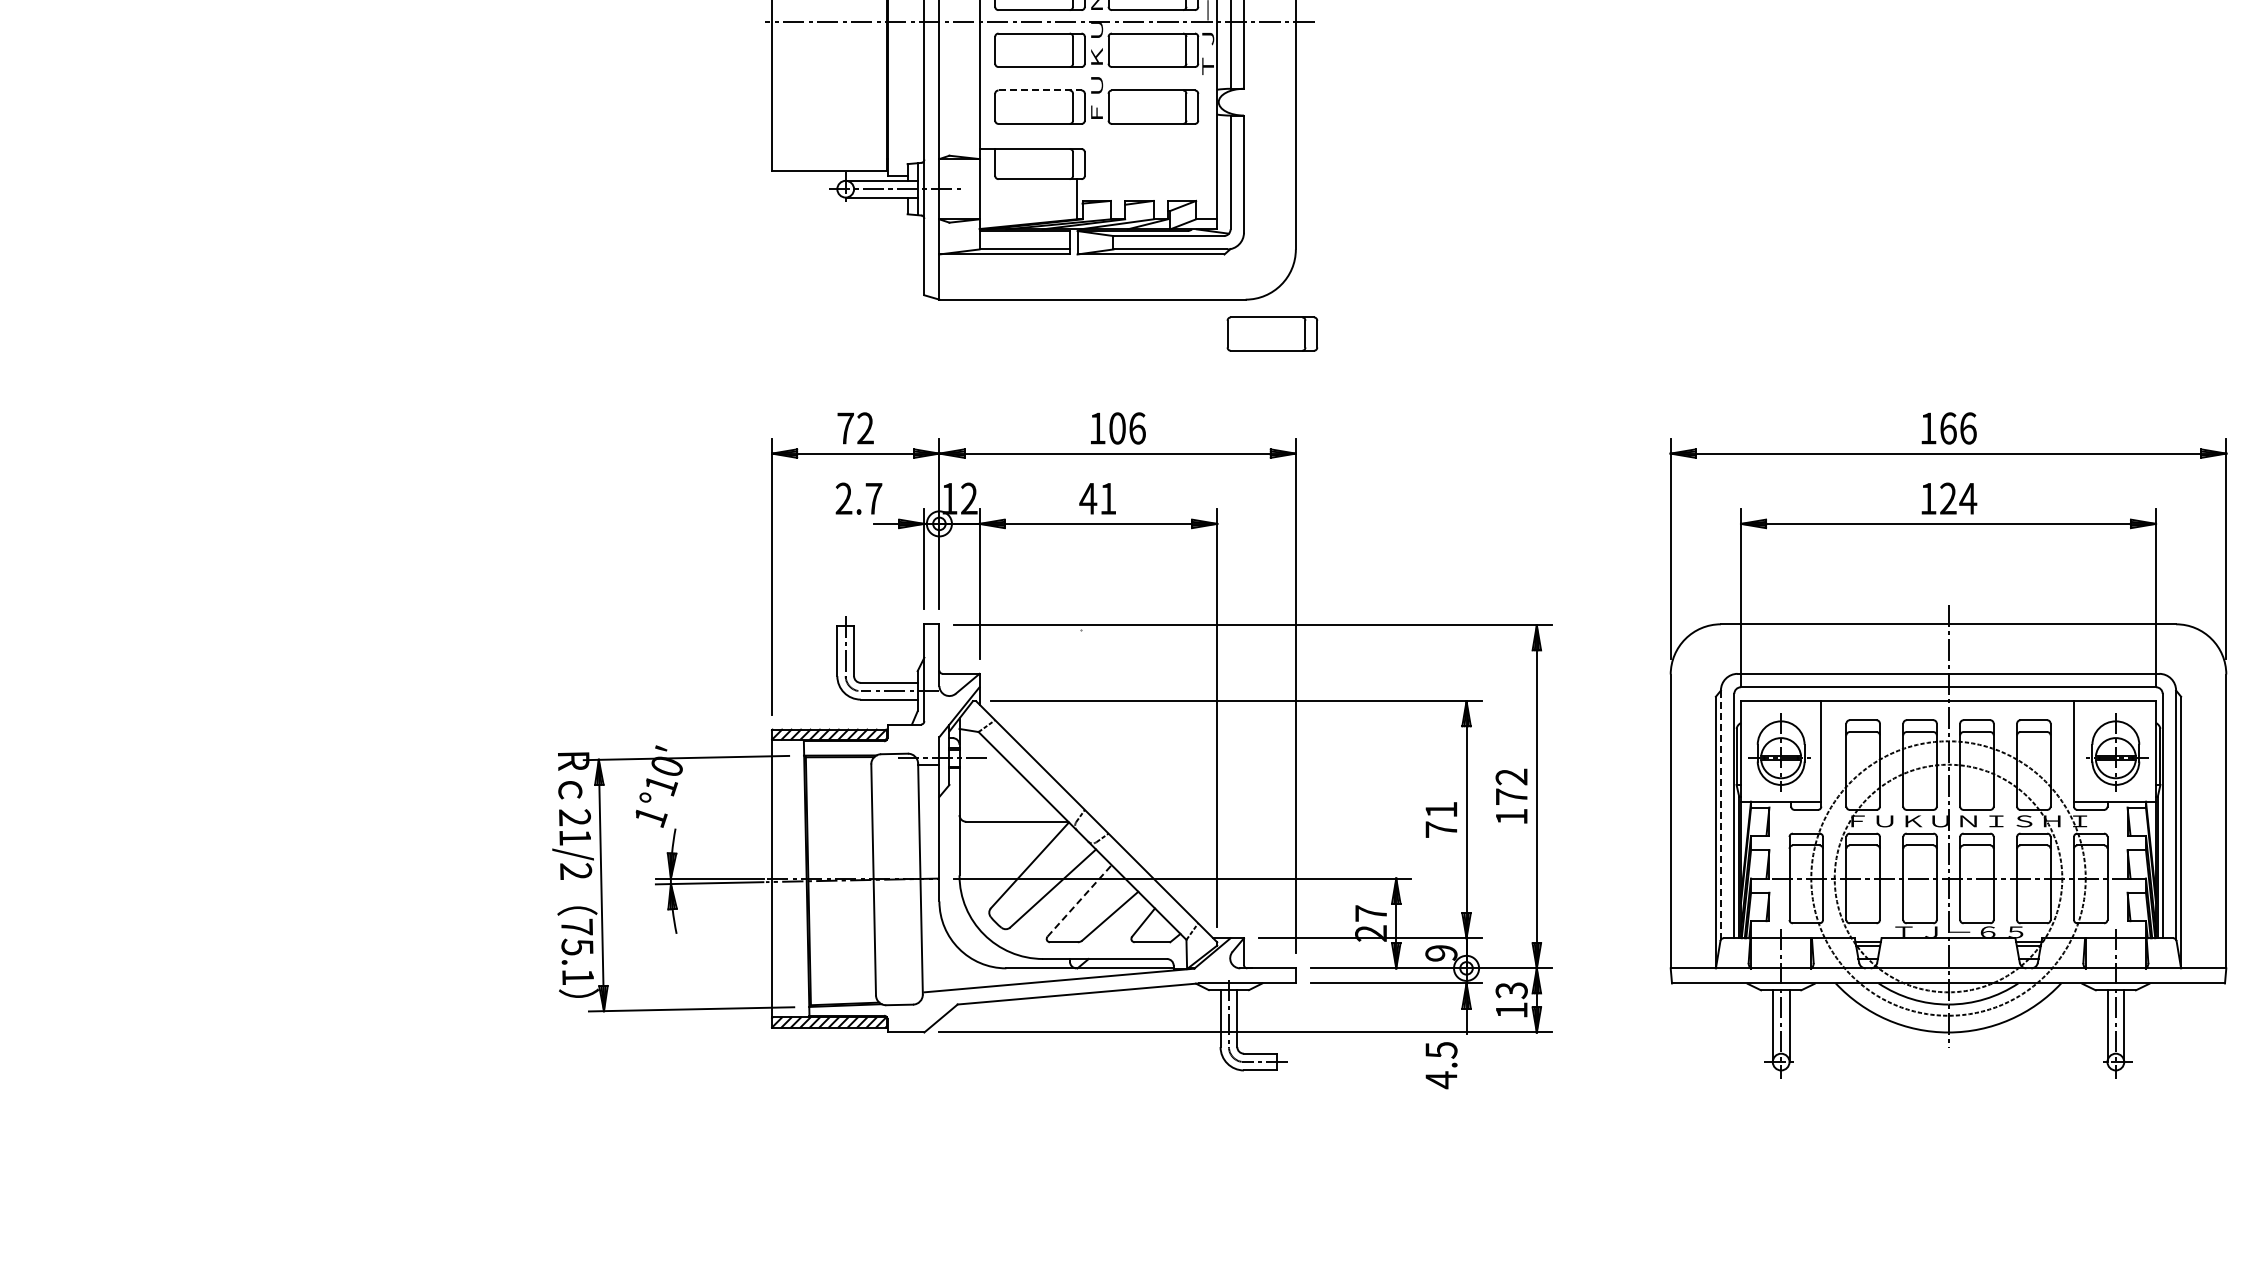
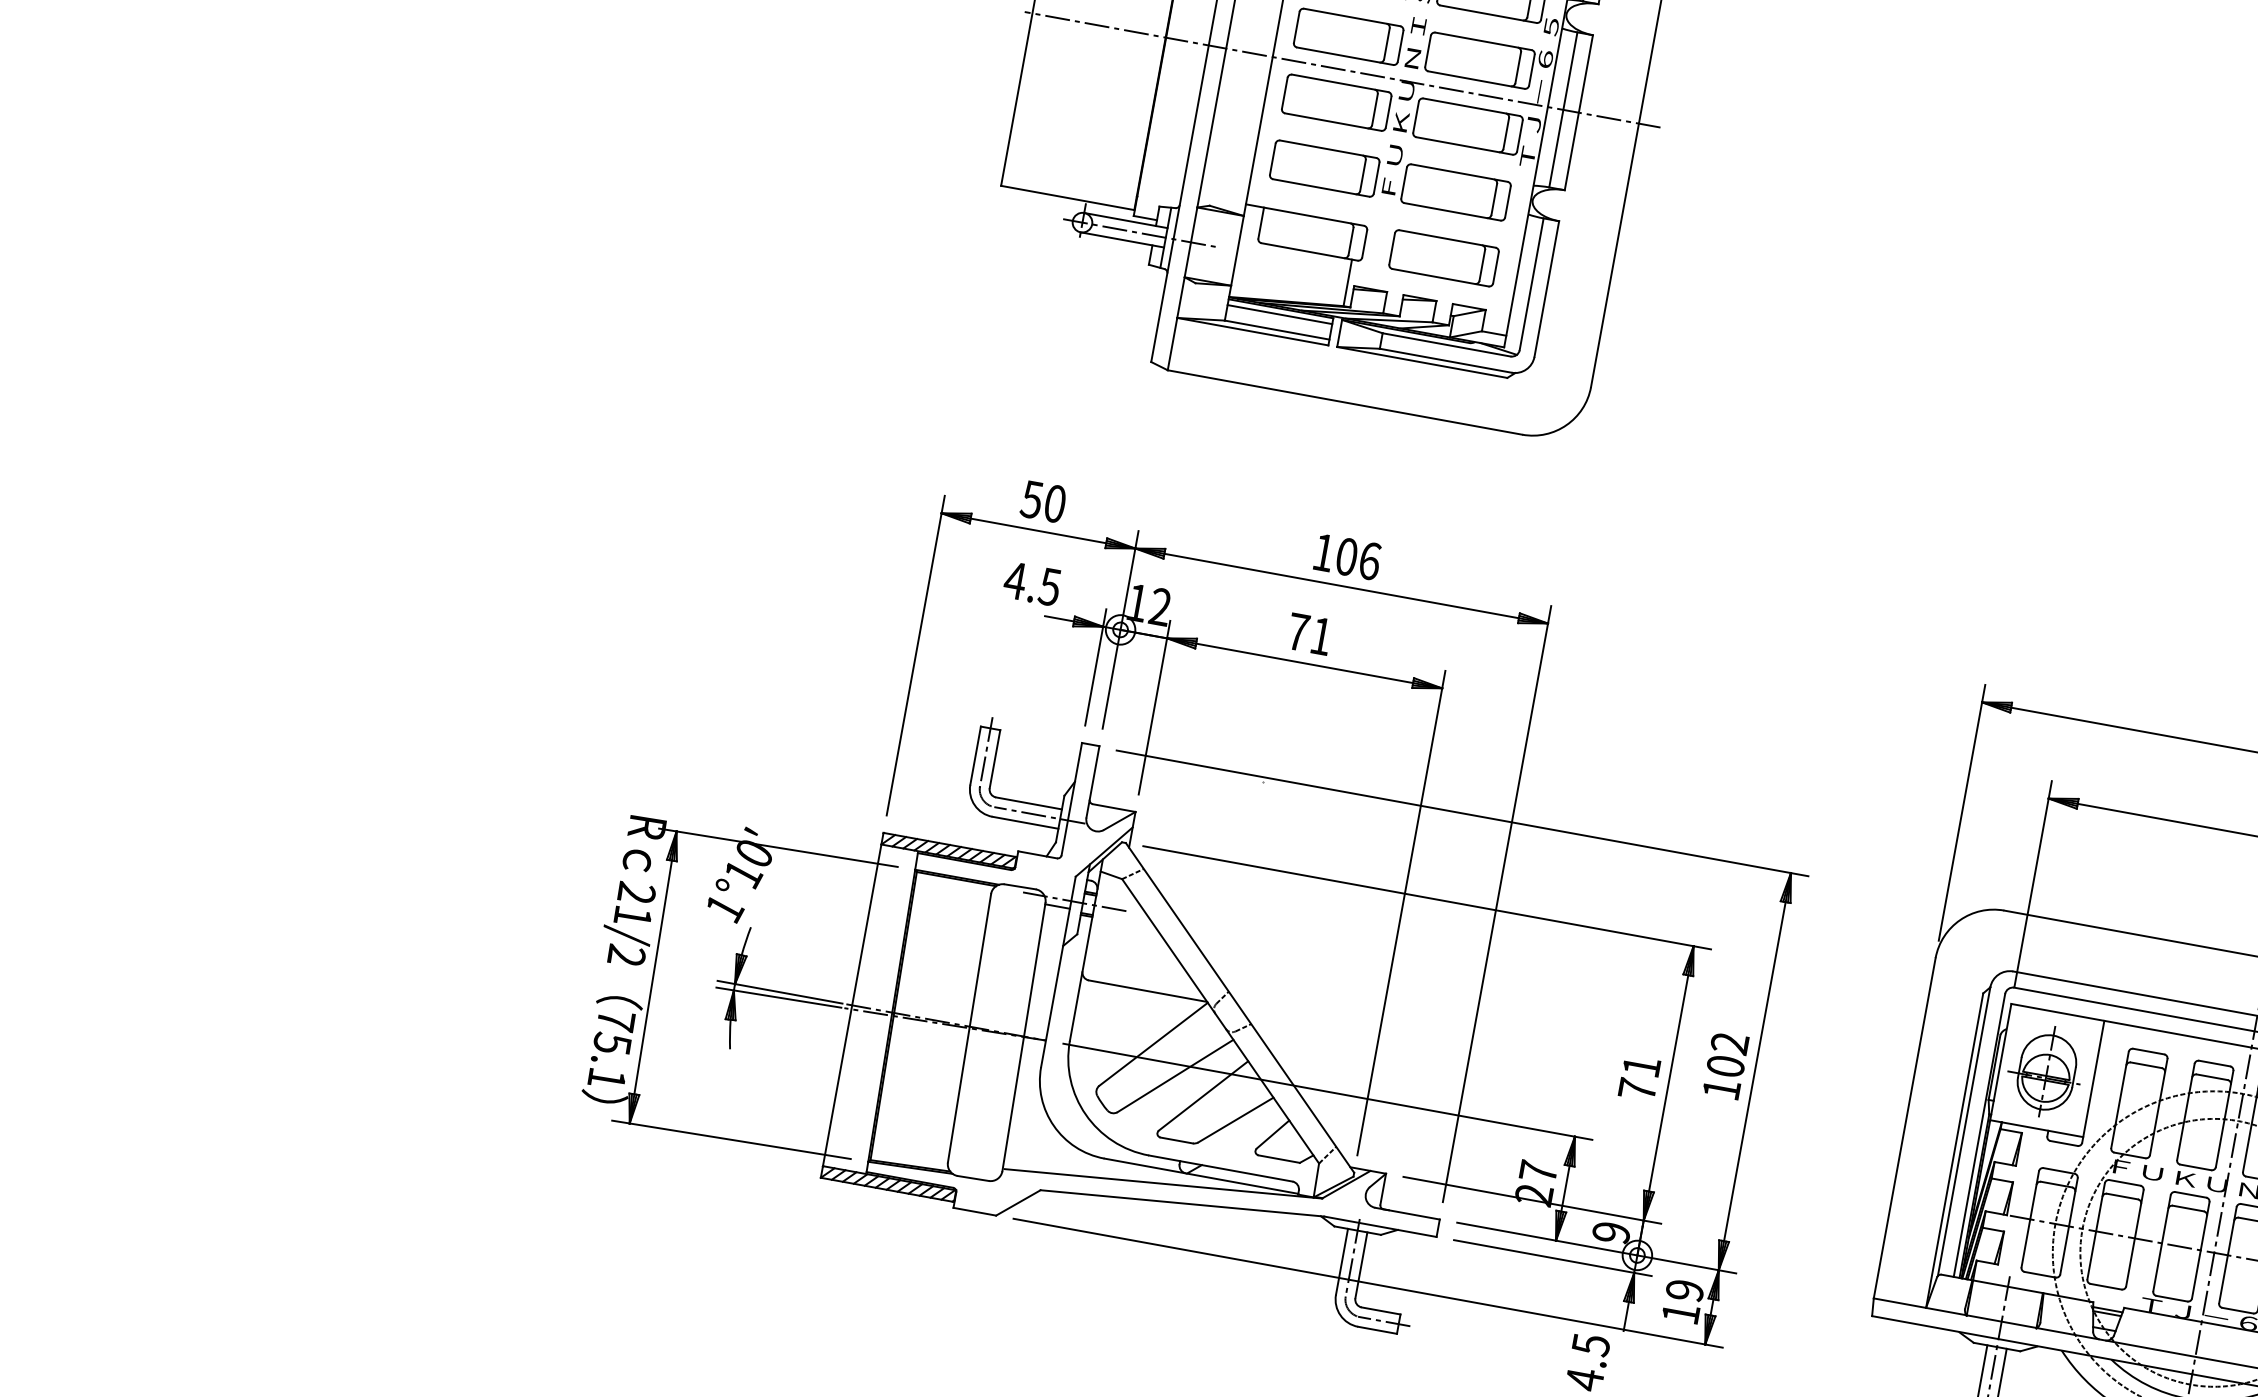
line: (1040, 90) -> (1328, 149), dashed -> solid
line: (1024, 236) -> (1279, 315), added
part: (1272, 333) -> (1444, 257), moved
text: (855, 428) -> (1043, 501), 72 -> 50
text: (858, 498) -> (1032, 583), 2.7 -> 4.5
text: (1088, 498) -> (1298, 631), 41 -> 71
text: (1511, 796) -> (1725, 1065), 172 -> 102
line: (1720, 815) -> (1963, 1131), dashed -> solid
line: (1079, 900) -> (1203, 1095), dashed -> solid
text: (1511, 990) -> (1684, 1290), 13 -> 19

